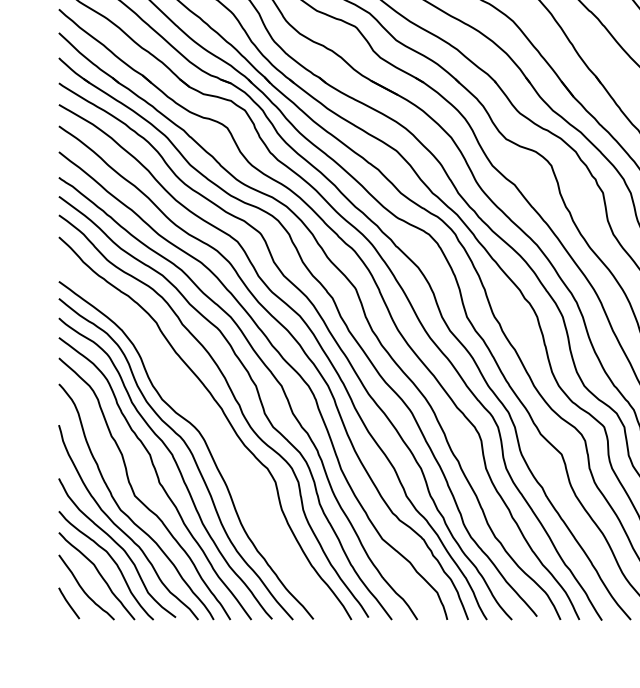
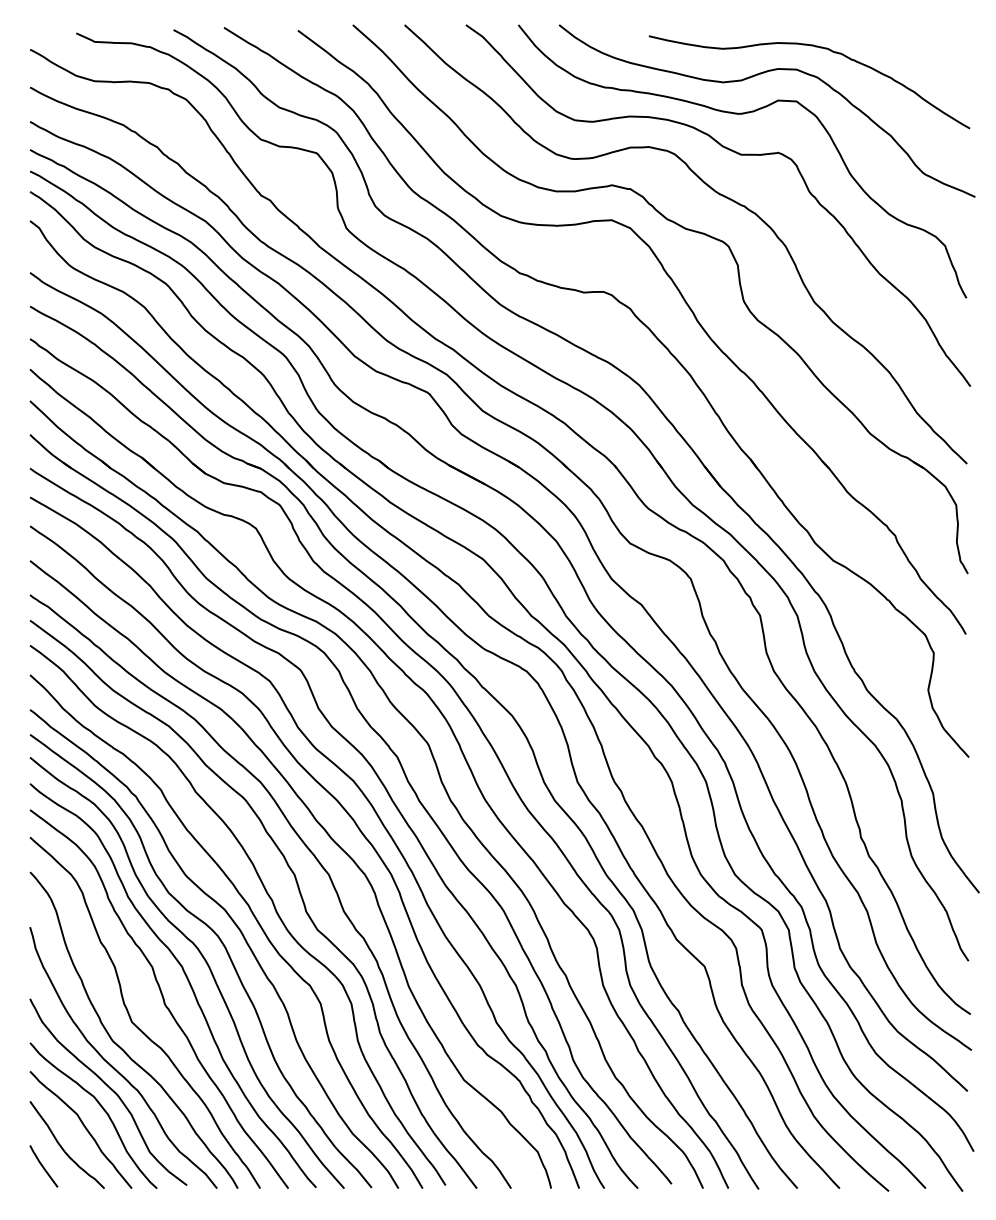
curve: (215, 428) -> (239, 931), added

